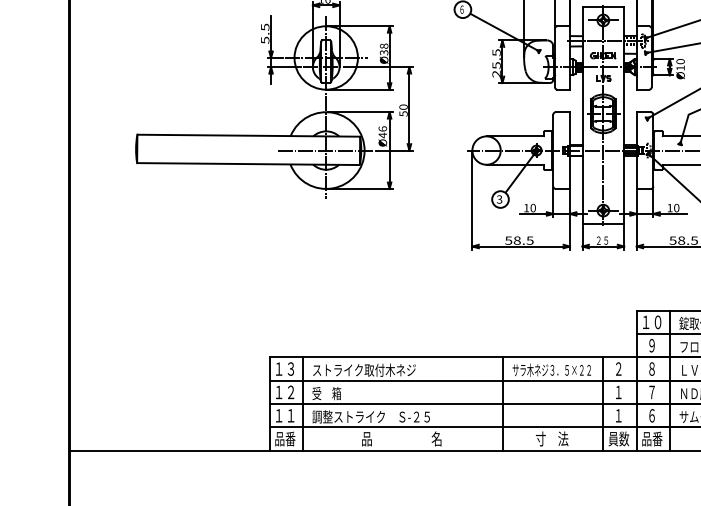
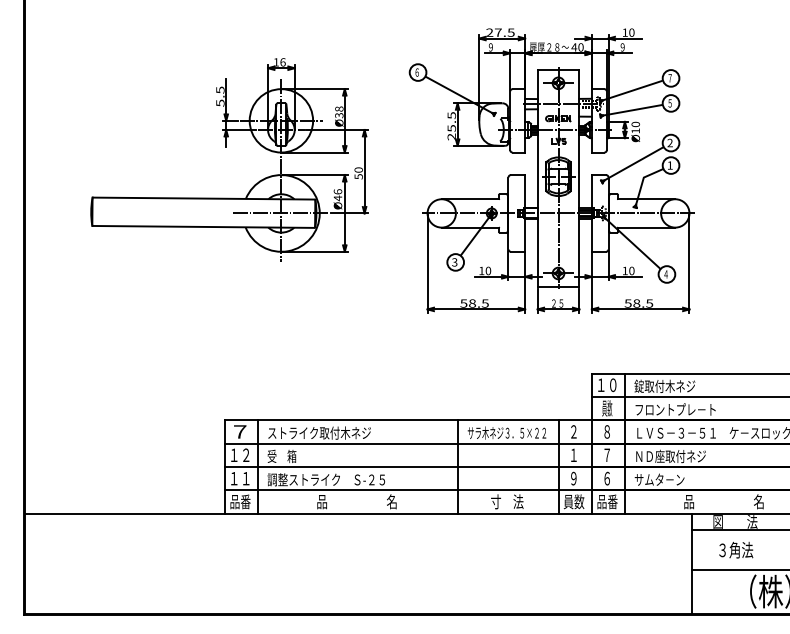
text: (652, 345) -> (607, 408), ９ -> 員数
text: (285, 368) -> (240, 431), １３ -> ７
text: (618, 415) -> (573, 478), １ -> ９

